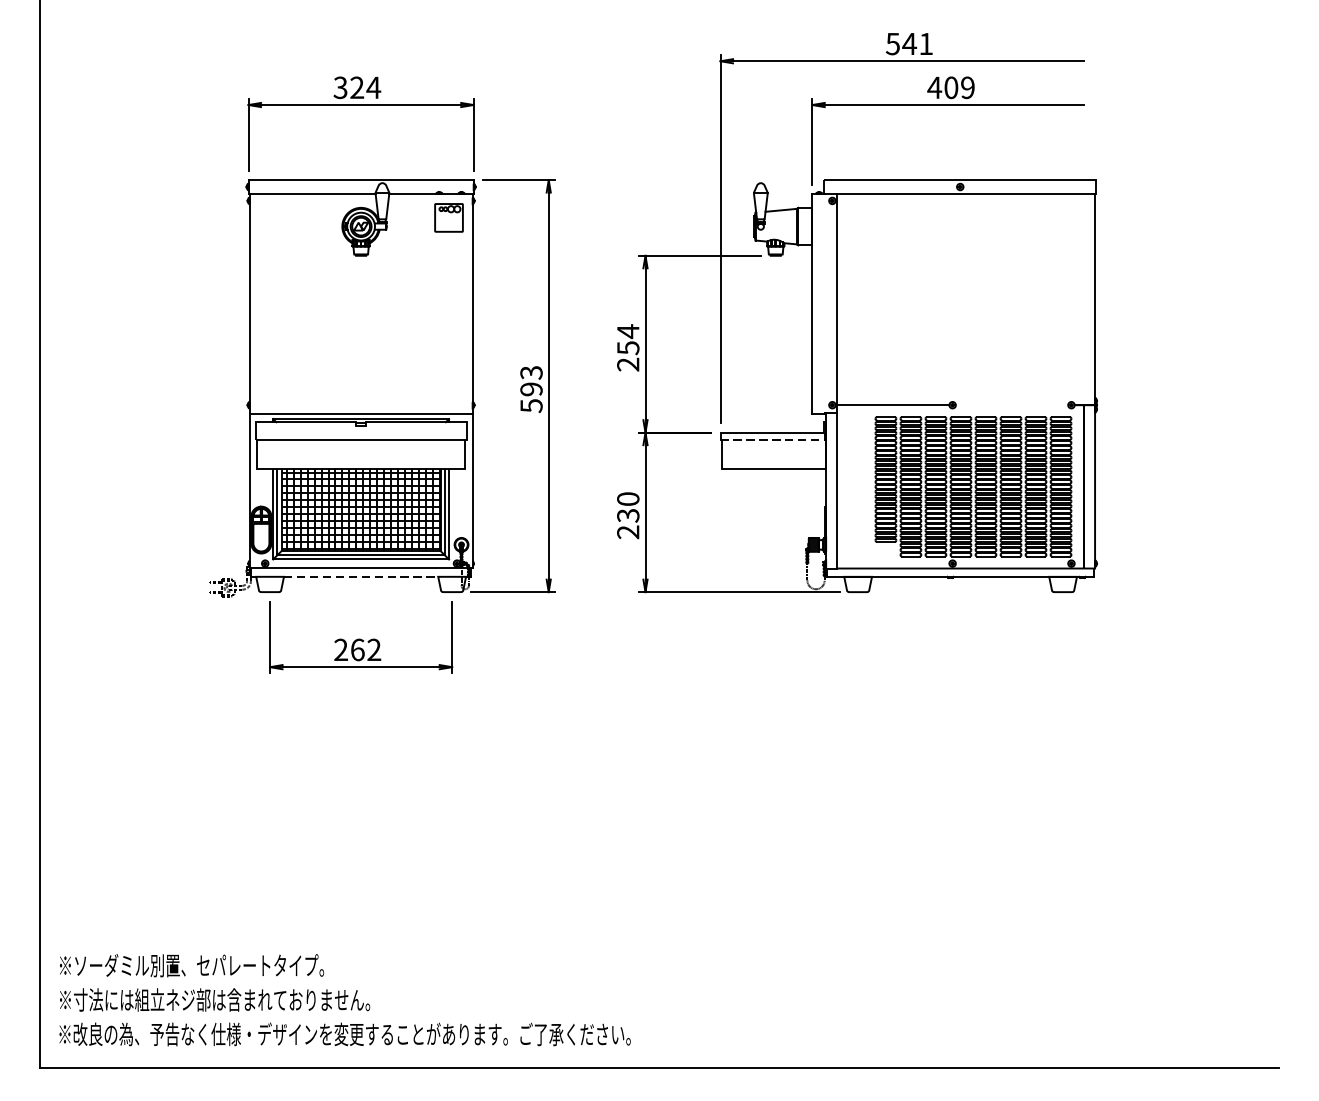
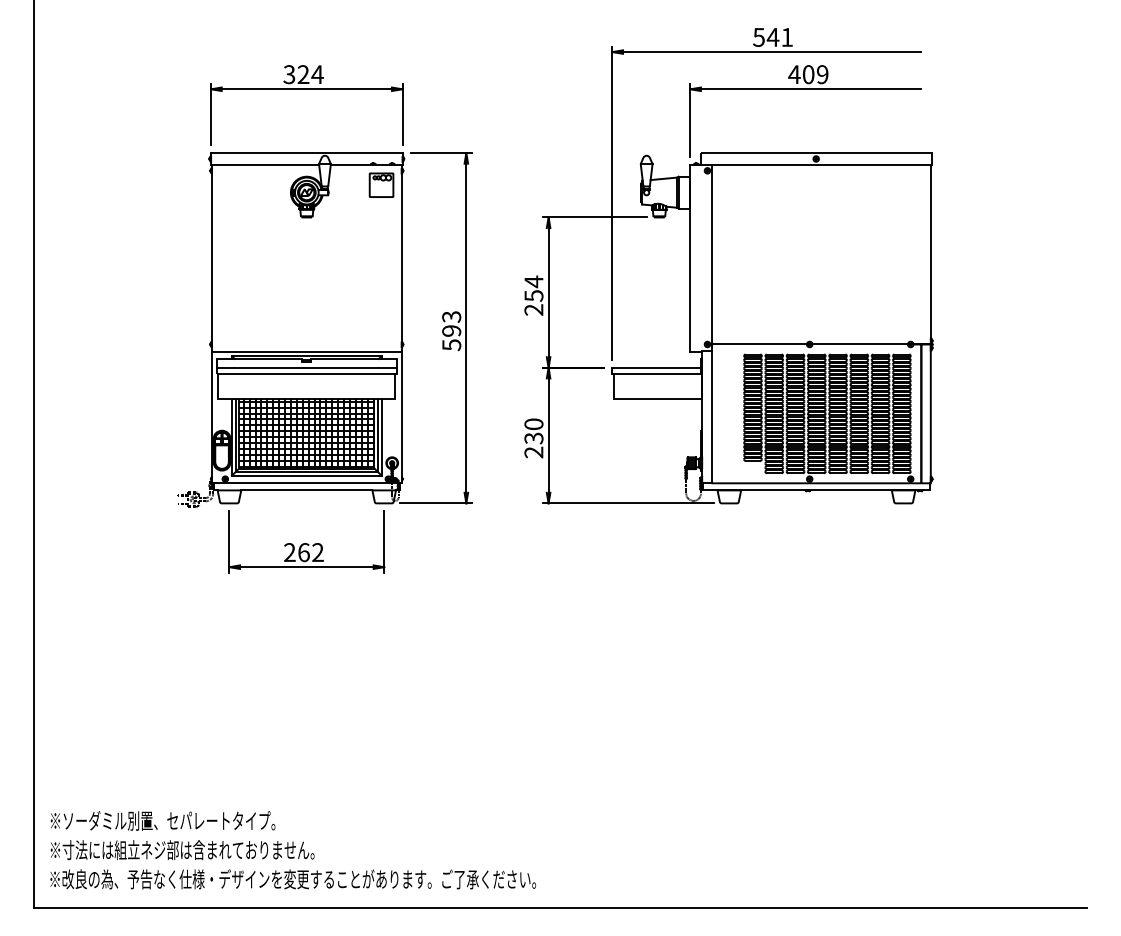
line: (1011, 405) -> (859, 344), added
line: (360, 432) -> (306, 367), added
line: (773, 439) -> (657, 373), dashed -> solid
line: (360, 576) -> (306, 490), dashed -> solid

